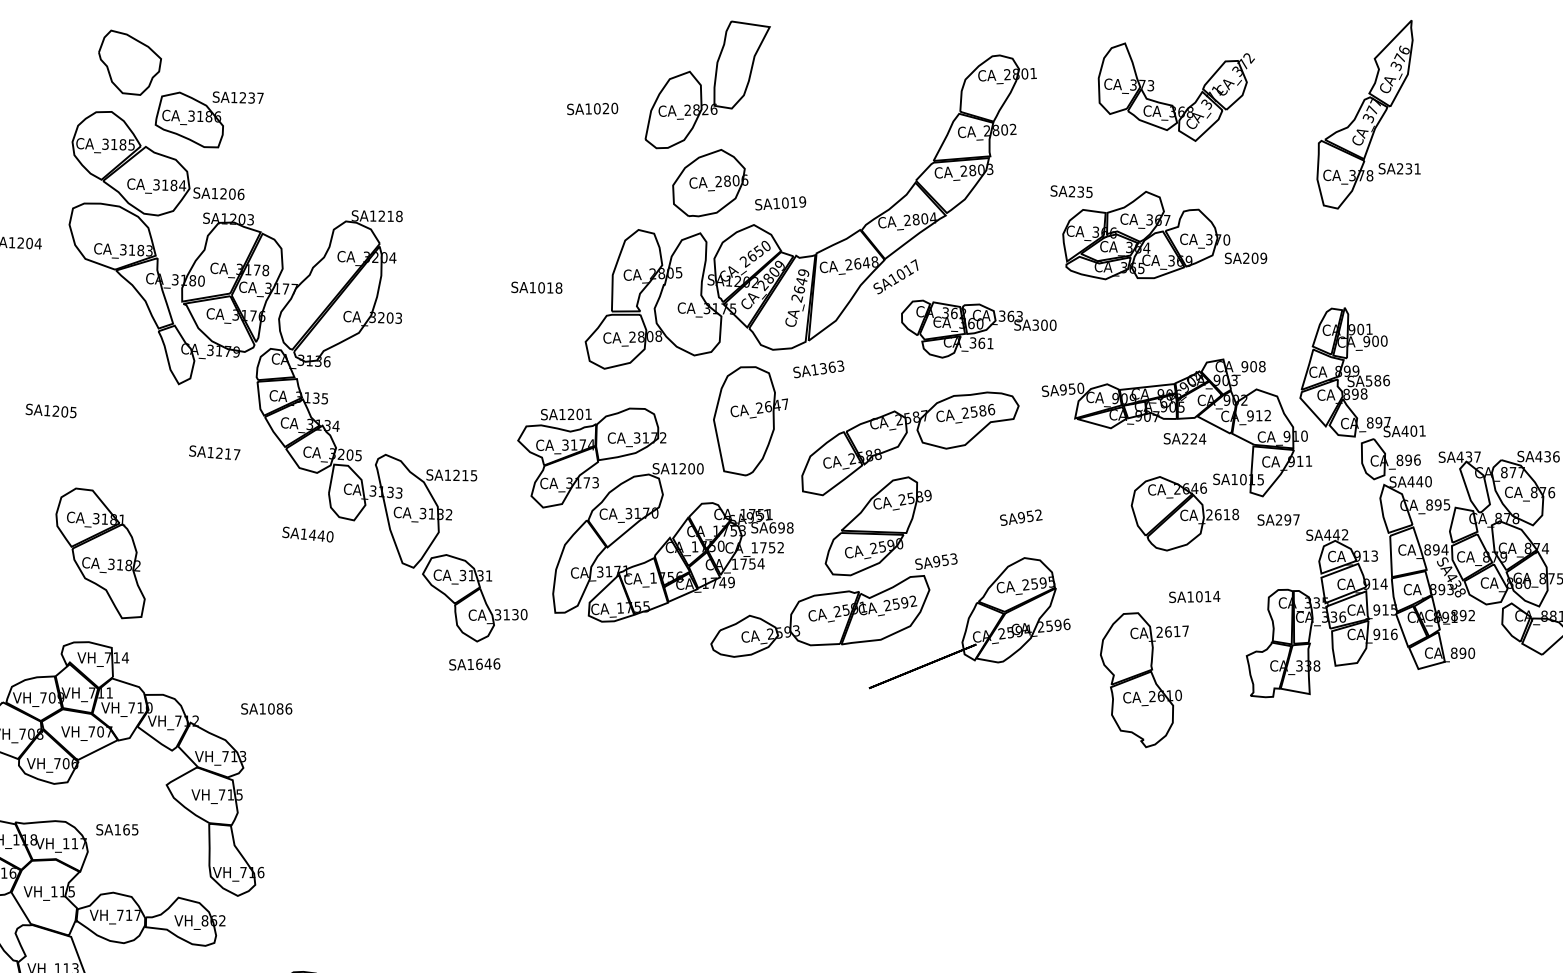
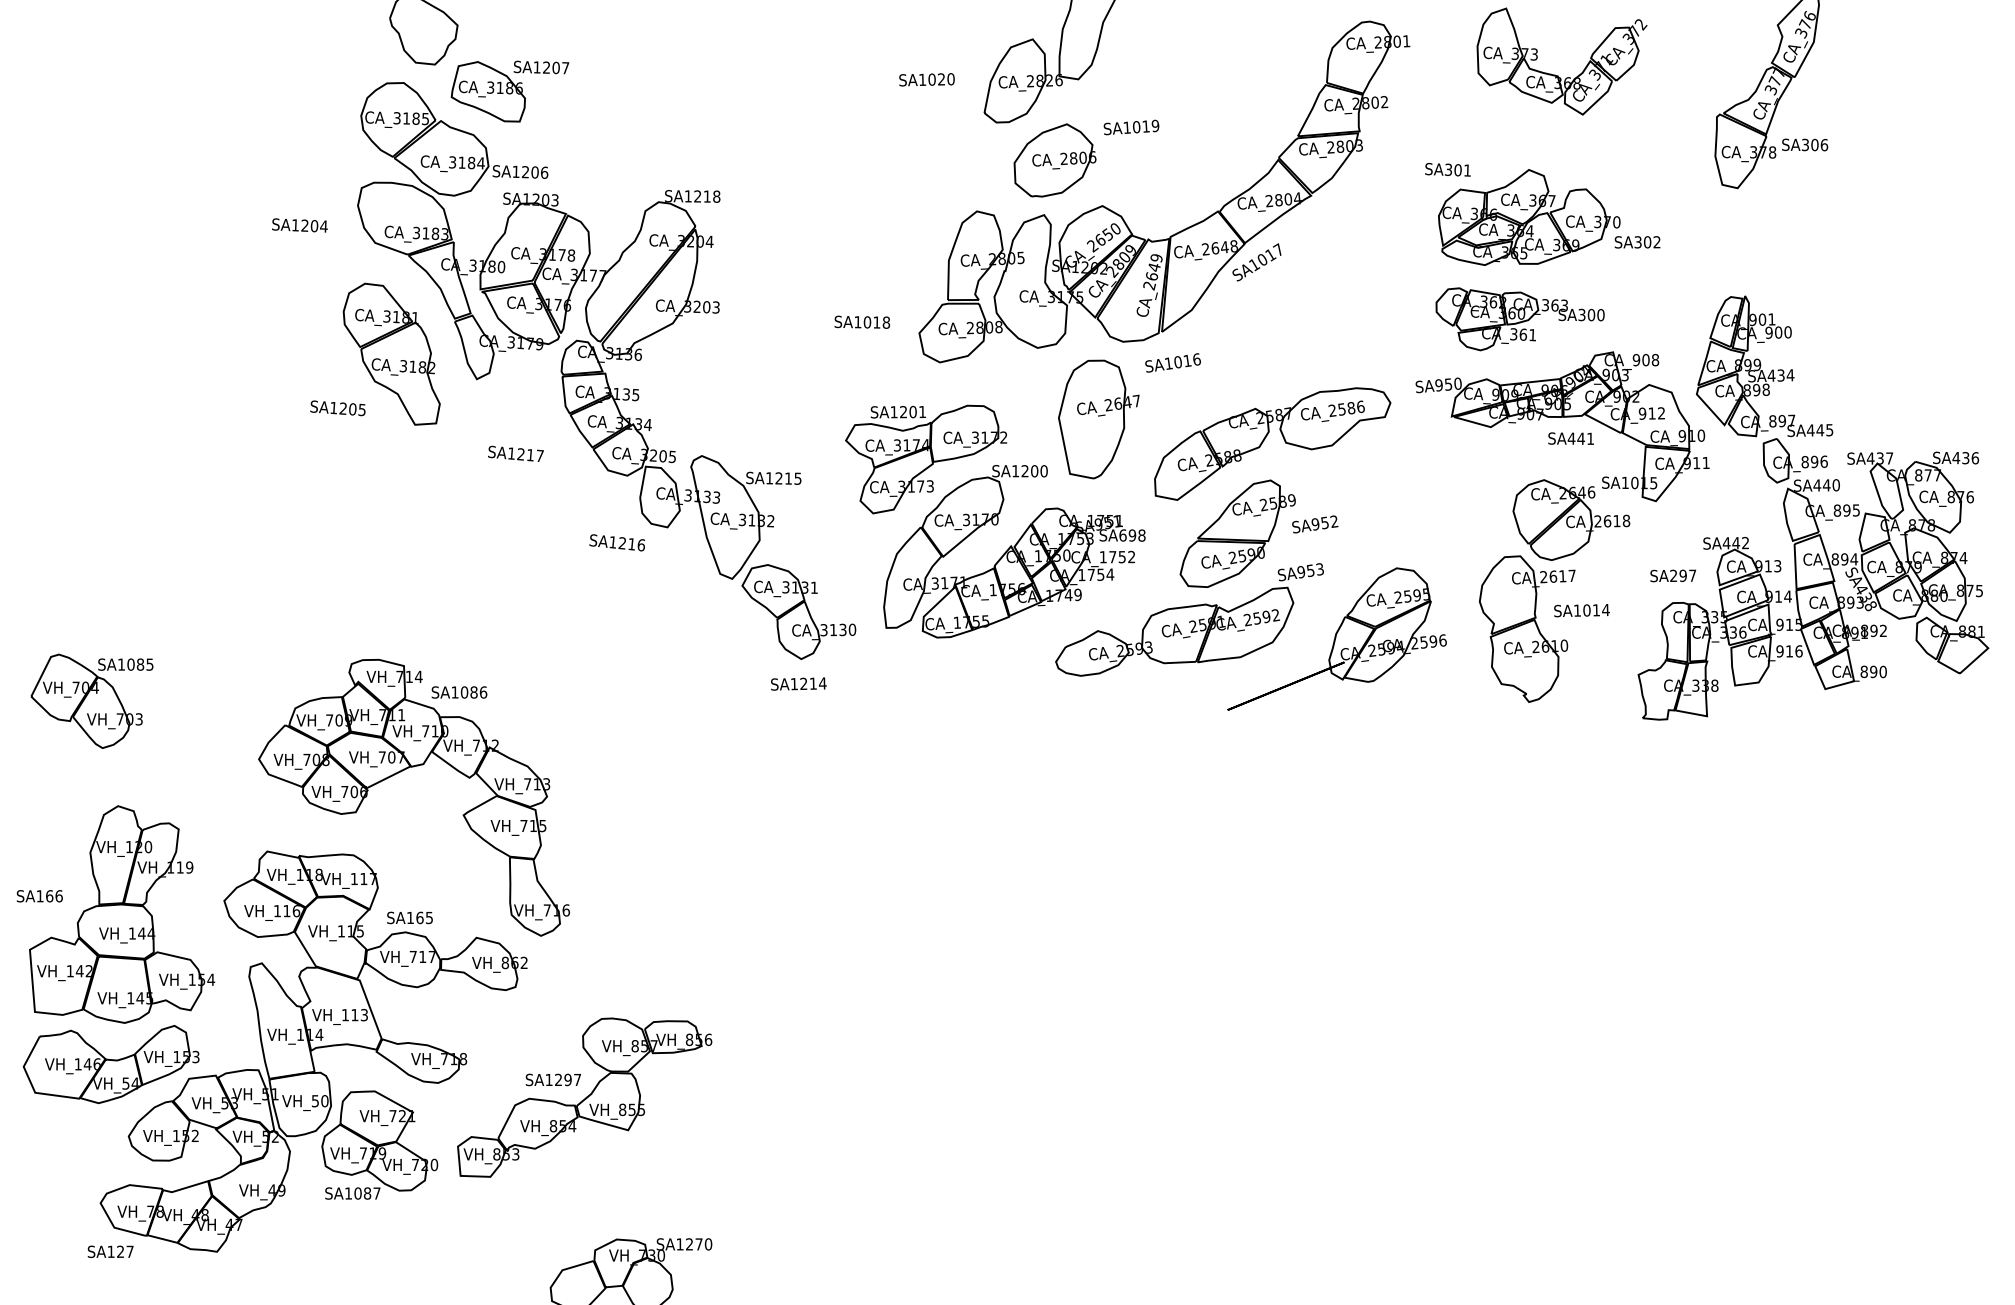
text: (251, 97) -> (555, 67), SA1237 -> SA1207
text: (1409, 168) -> (1815, 144), SA231 -> SA306
text: (1080, 192) -> (1457, 170), SA235 -> SA301
text: (780, 203) -> (1131, 127), moved
text: (1254, 258) -> (1647, 242), SA209 -> SA302
text: (537, 287) -> (862, 321), moved
part: (978, 329) -> (1519, 319), moved
text: (832, 367) -> (1187, 360), SA1363 -> SA1016
text: (1377, 380) -> (1780, 375), SA586 -> SA434
text: (1417, 431) -> (1824, 430), SA401 -> SA445
text: (1193, 438) -> (1580, 438), SA224 -> SA441
text: (1021, 517) -> (1315, 524), moved
text: (1278, 519) -> (1673, 575), moved
text: (320, 536) -> (631, 544), SA1440 -> SA1216
part: (100, 552) -> (391, 353), moved
text: (488, 663) -> (813, 683), SA1646 -> SA1214
part: (1143, 679) -> (1526, 628), moved
text: (266, 708) -> (459, 692), moved
text: (116, 829) -> (409, 917), moved

